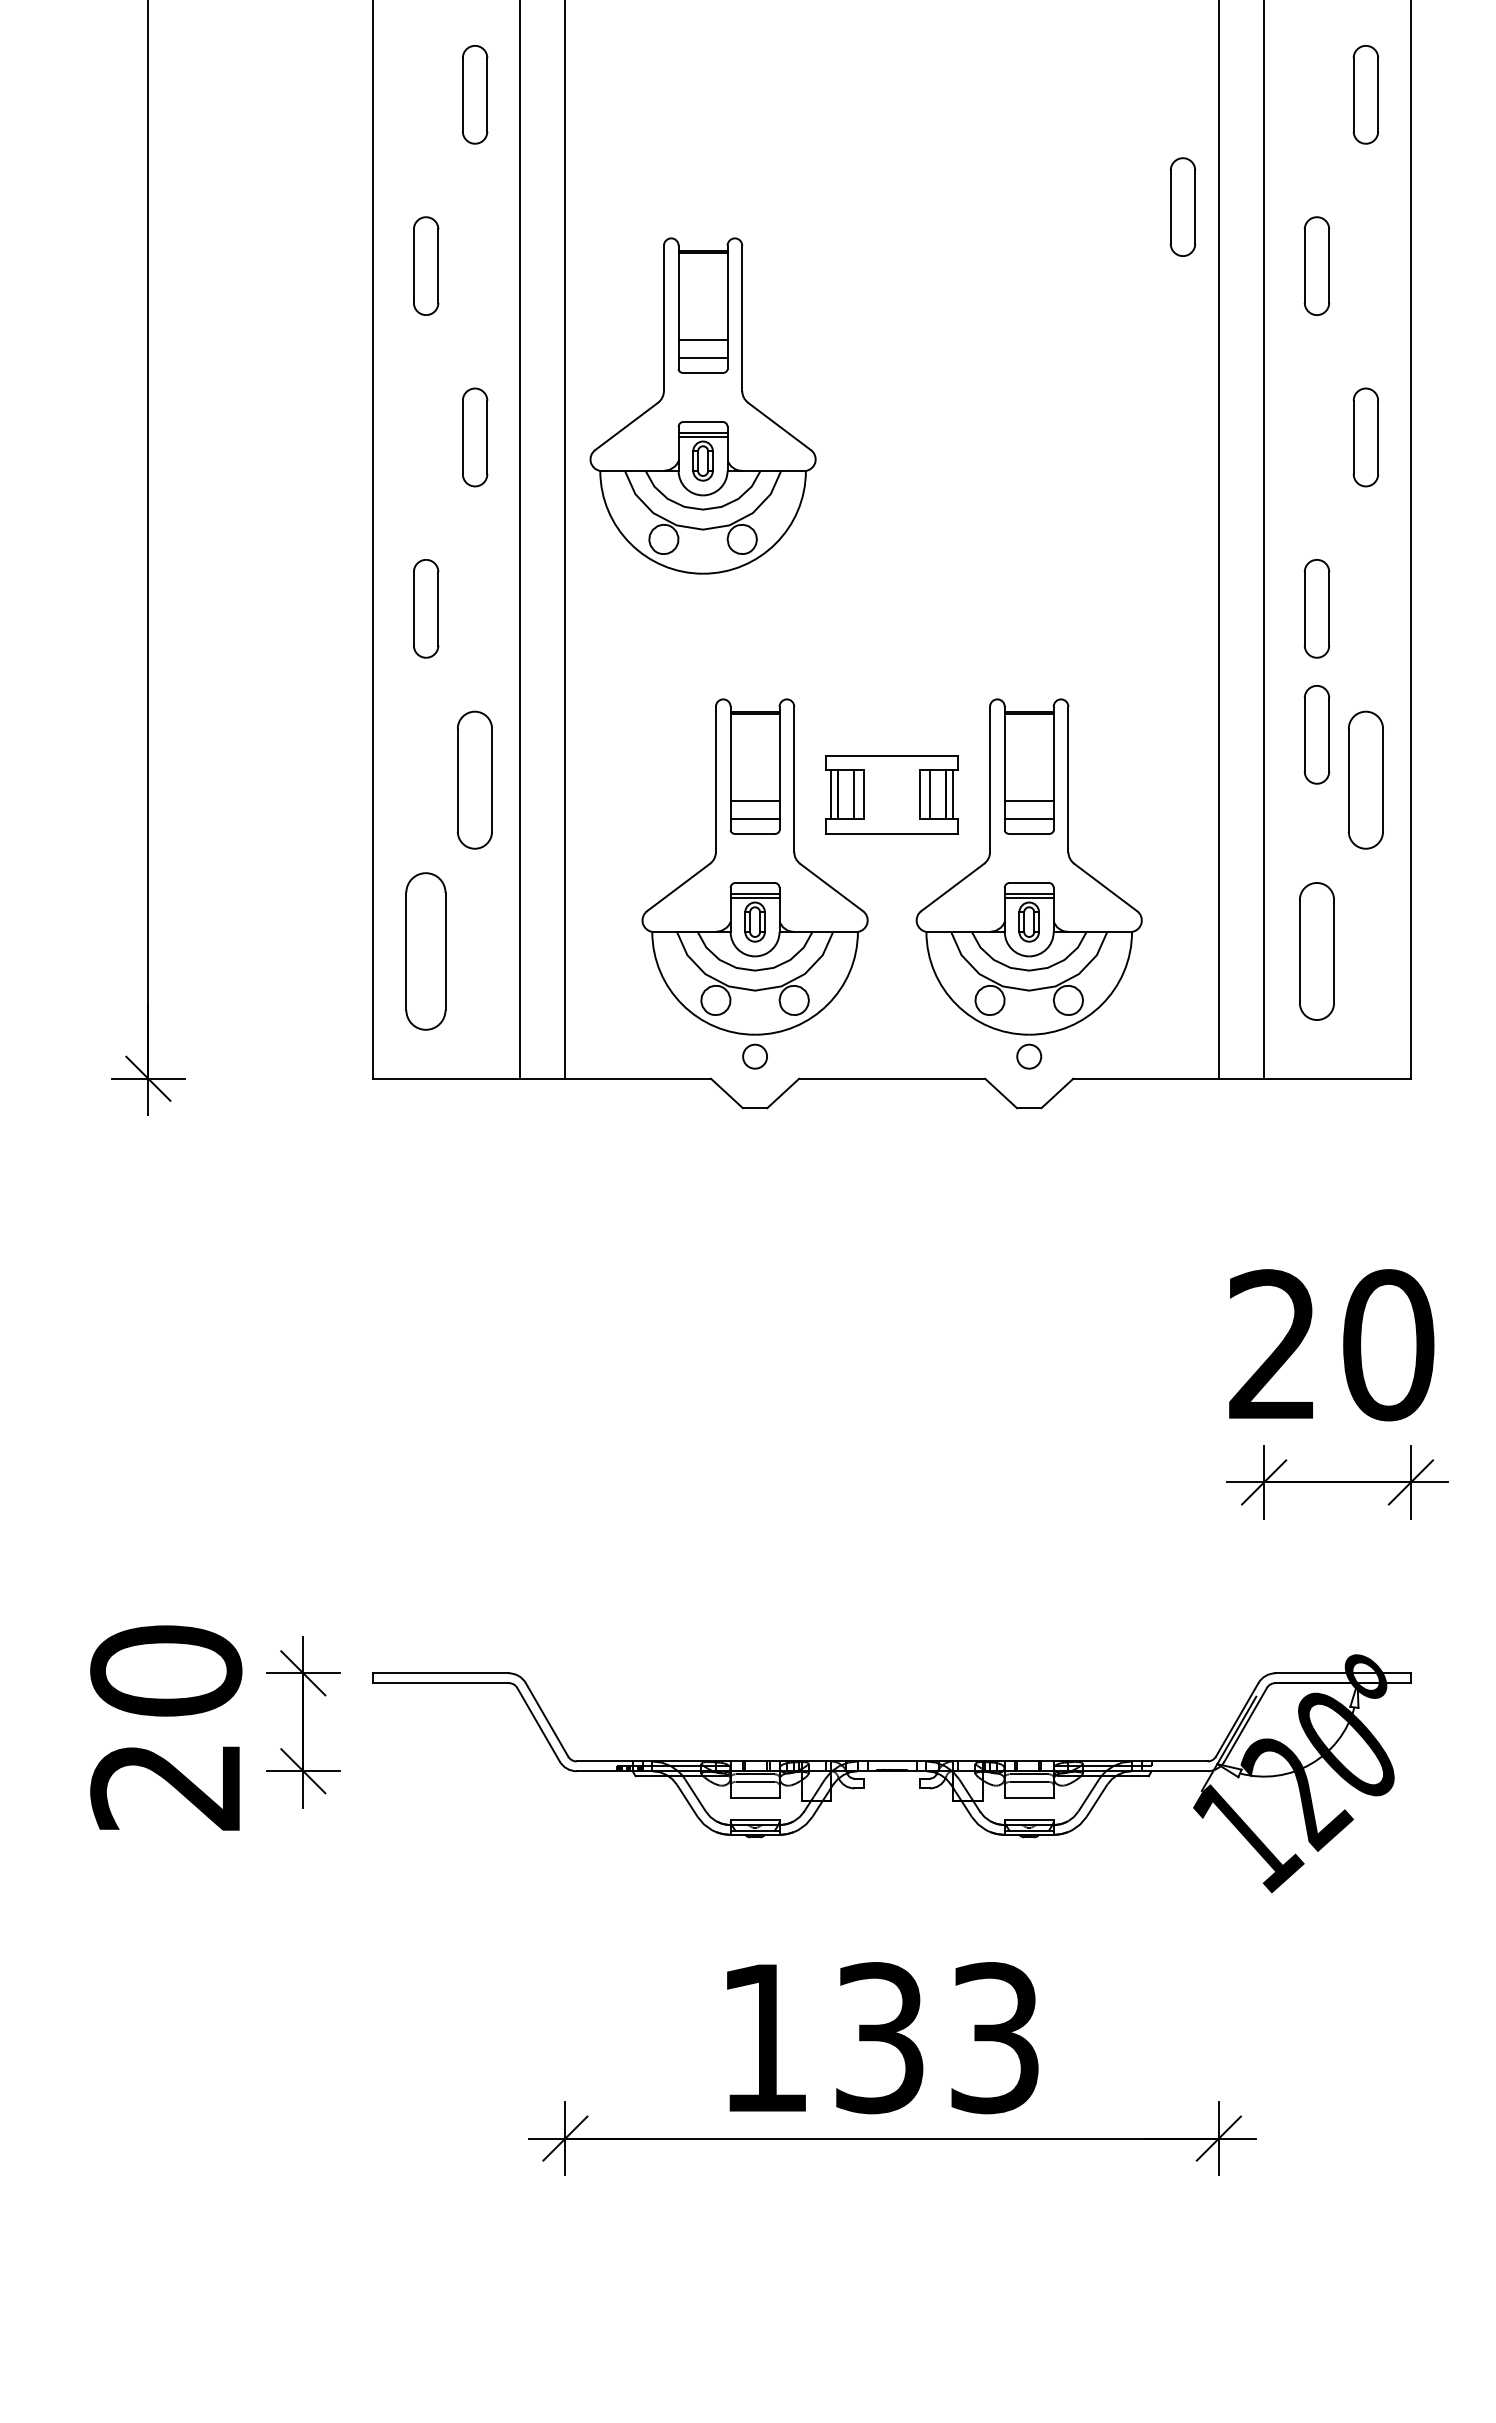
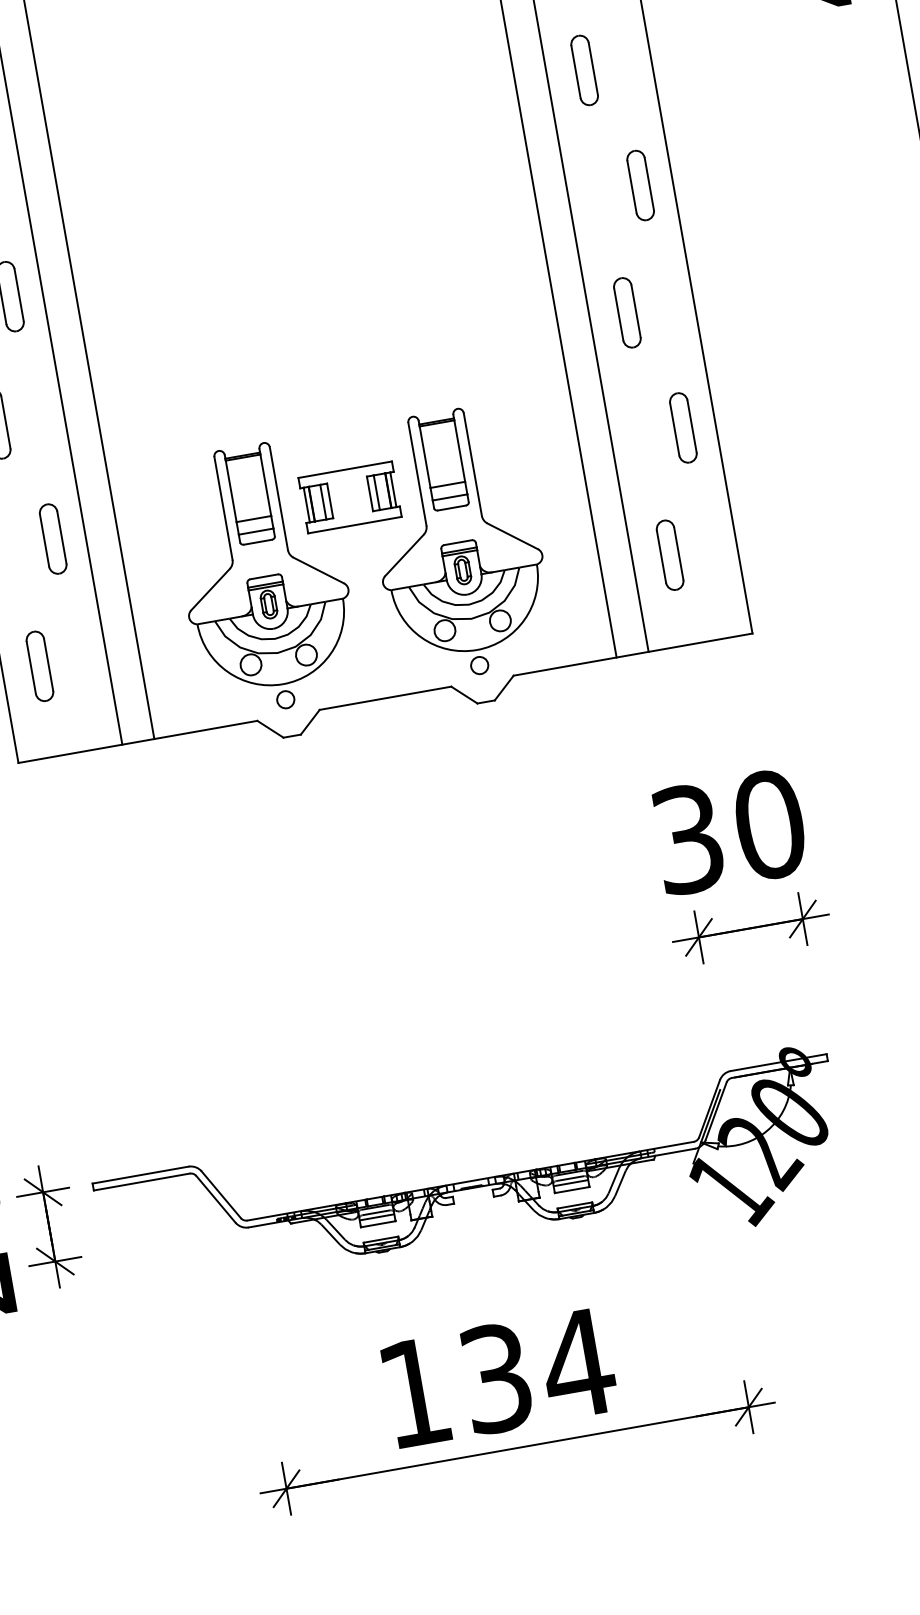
part: (1182, 206) -> (482, 45), removed
part: (702, 405) -> (167, 245), removed
part: (1316, 734) -> (642, 401), removed
part: (475, 779) -> (53, 538), size x0.71
part: (1365, 779) -> (683, 427), size x0.71
part: (426, 951) -> (40, 666), size x0.62
part: (1316, 951) -> (669, 555), size x0.71
text: (1272, 1345) -> (687, 839), 20 -> 30
line: (754, 1788) -> (376, 1217), added
line: (1028, 1788) -> (570, 1183), added
text: (994, 2038) -> (577, 1364), 133 -> 134

